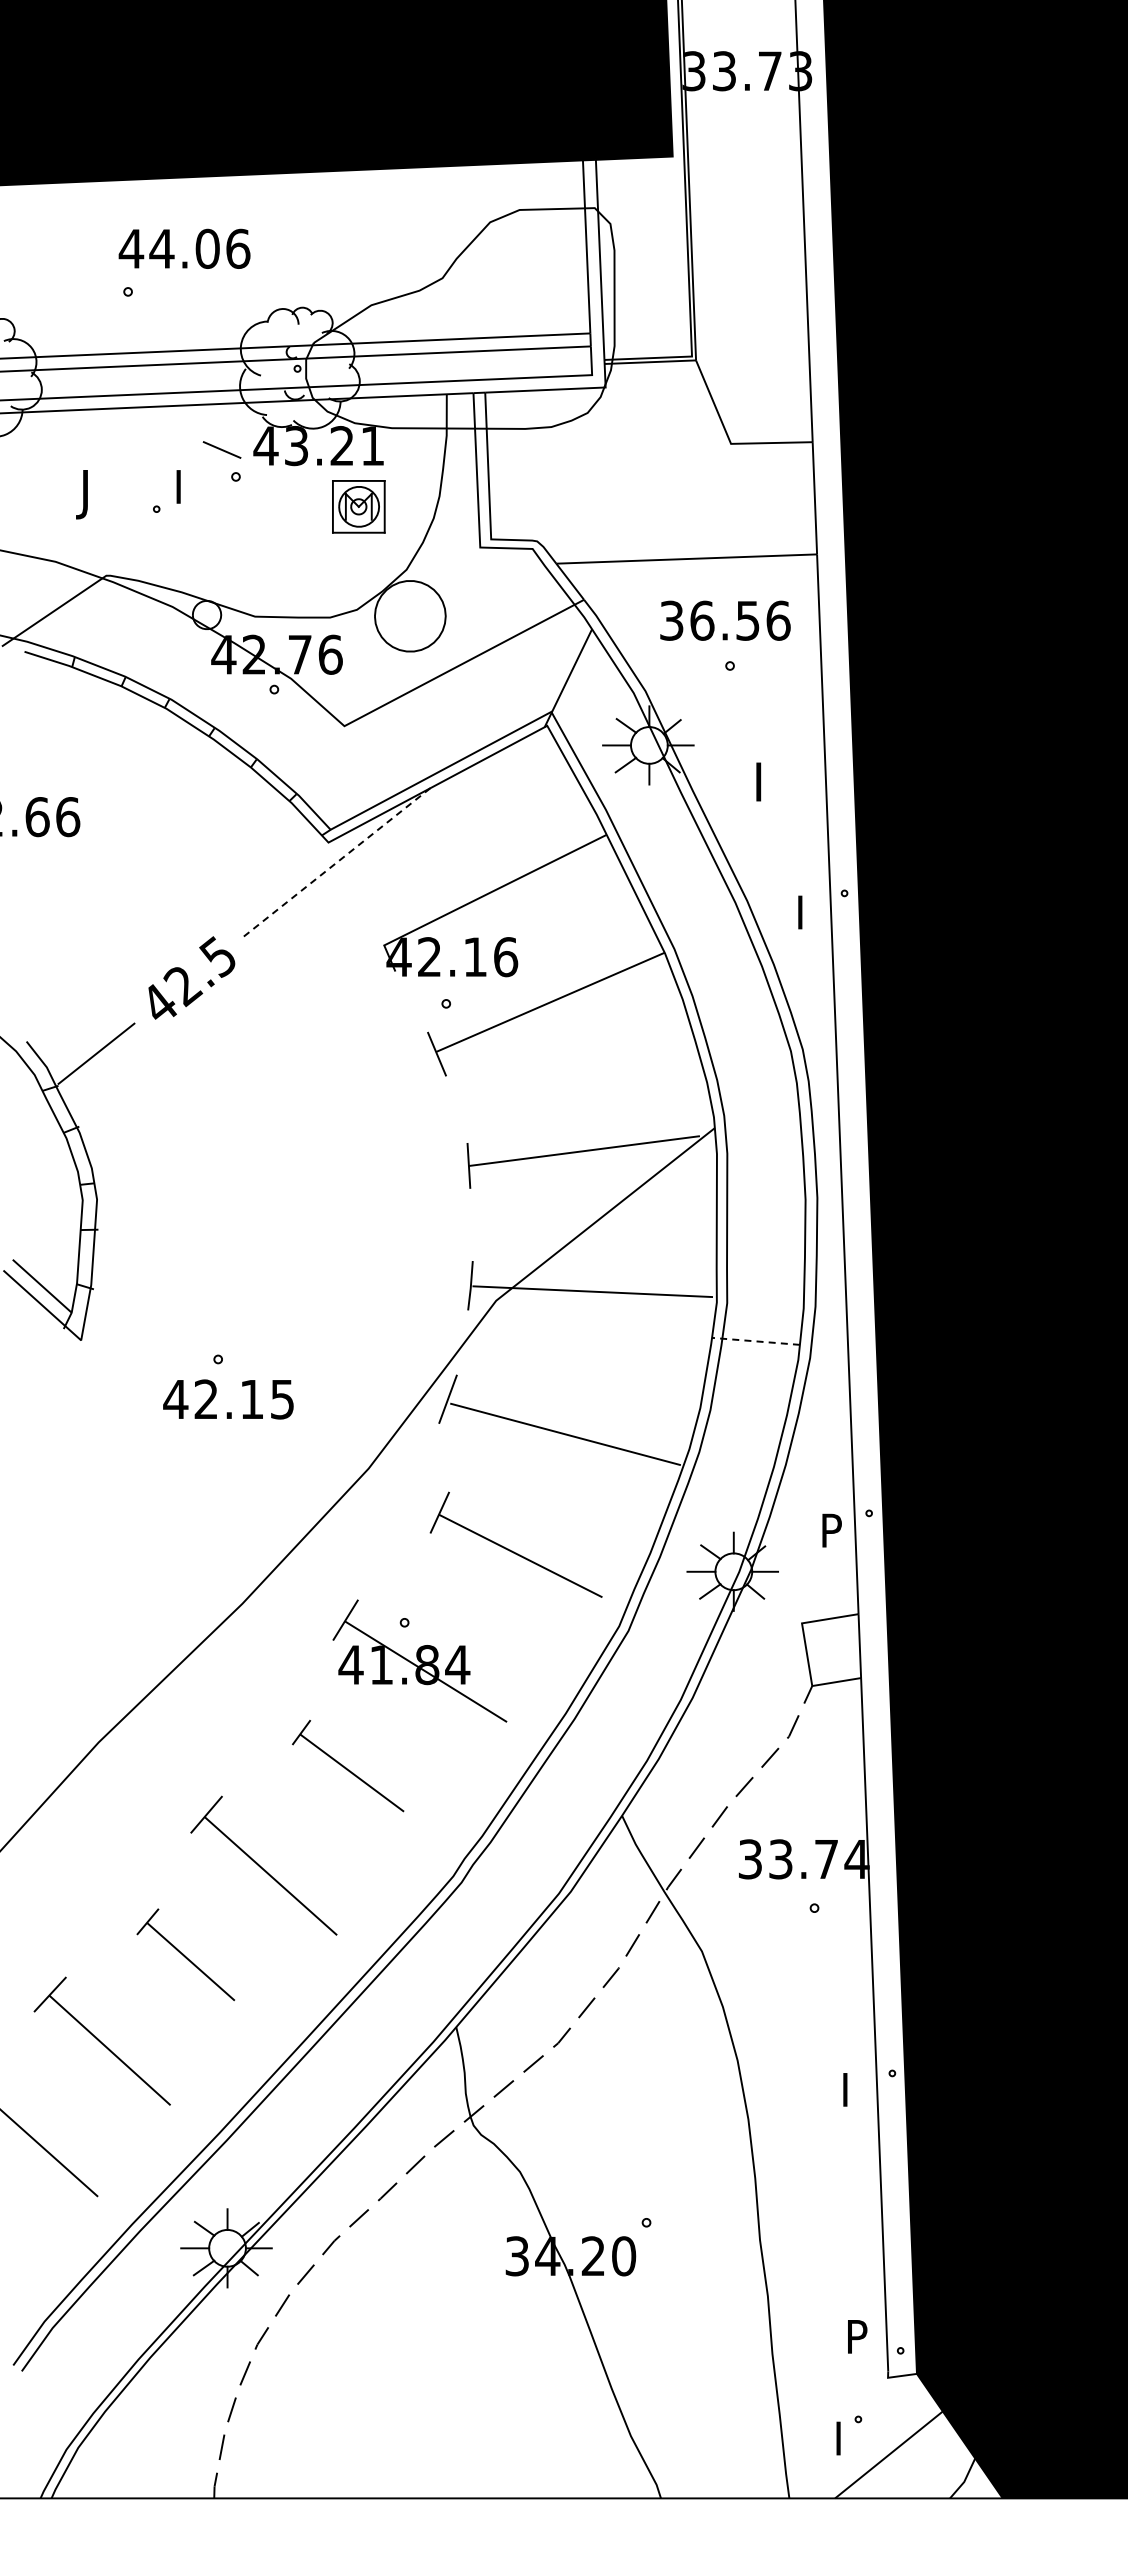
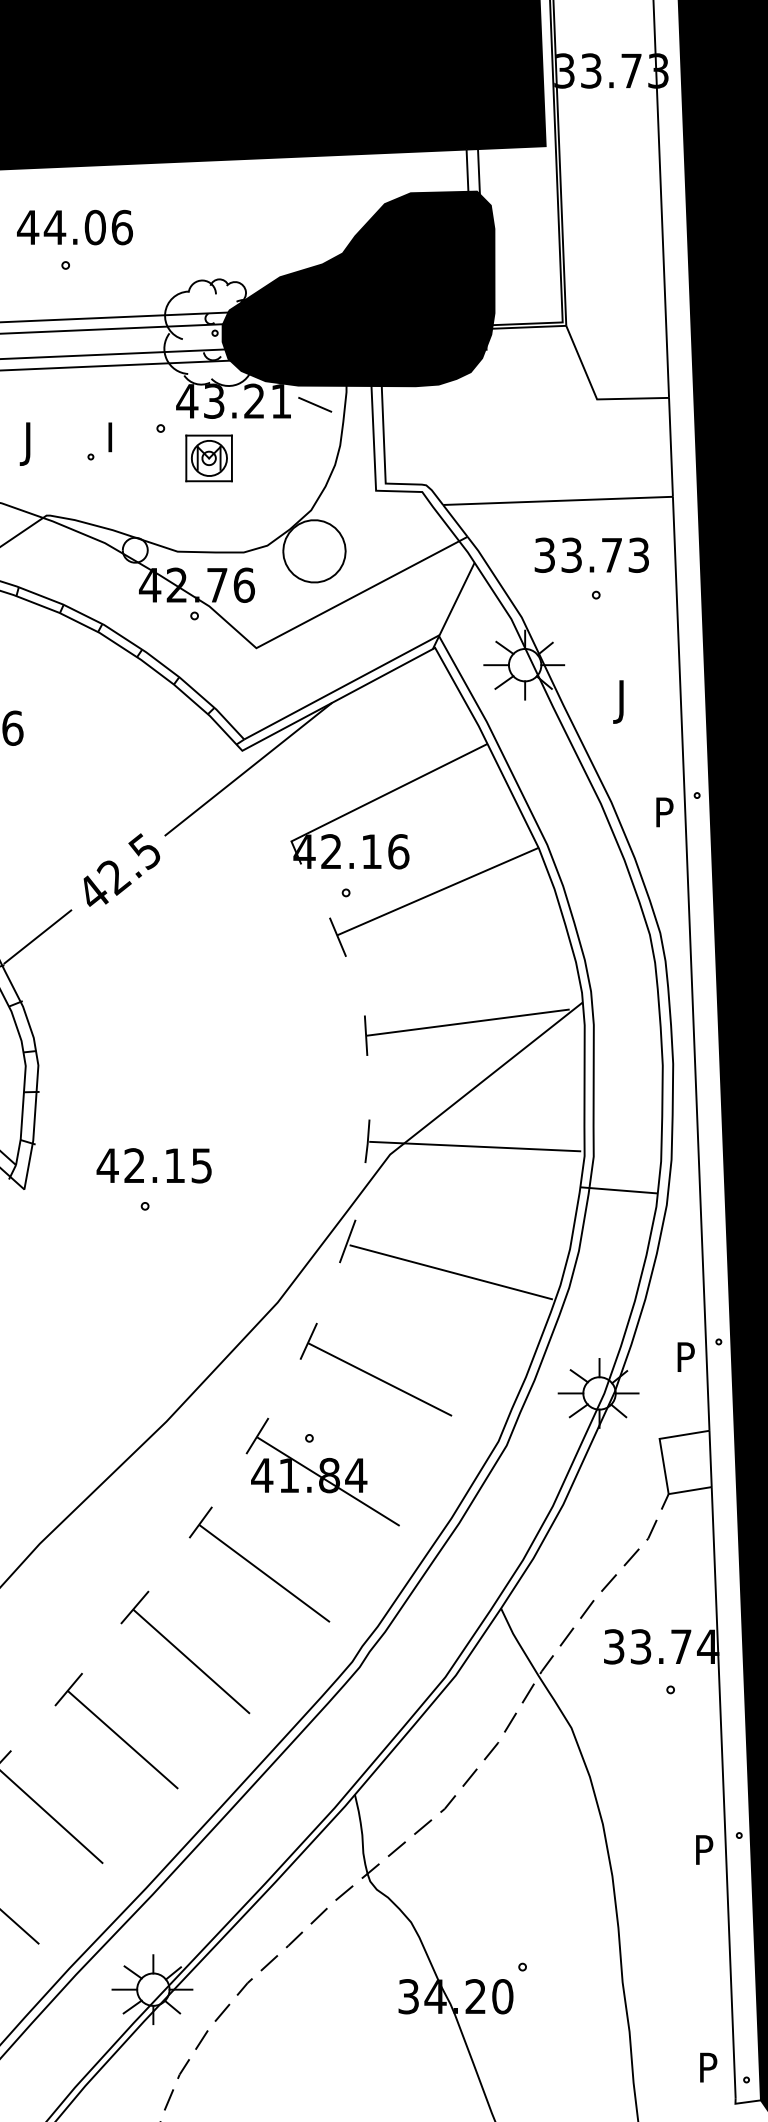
text: (184, 248) -> (74, 227), moved
fill: (460, 318) -> (358, 288), added
line: (221, 449) -> (314, 404), moved
part: (358, 506) -> (208, 458), moved
text: (740, 620) -> (605, 555), 36.56 -> 33.73
text: (754, 806) -> (617, 718), I -> J
line: (335, 864) -> (248, 770), dashed -> solid
text: (809, 905) -> (666, 806), I -> P
line: (755, 1341) -> (618, 1190), dashed -> solid
text: (228, 1399) -> (154, 1165), moved
part: (512, 1550) -> (372, 1374), moved
part: (348, 1765) -> (259, 1564), size x1.43
part: (185, 1954) -> (116, 1730), size x1.43
text: (854, 2083) -> (705, 1844), I -> P

